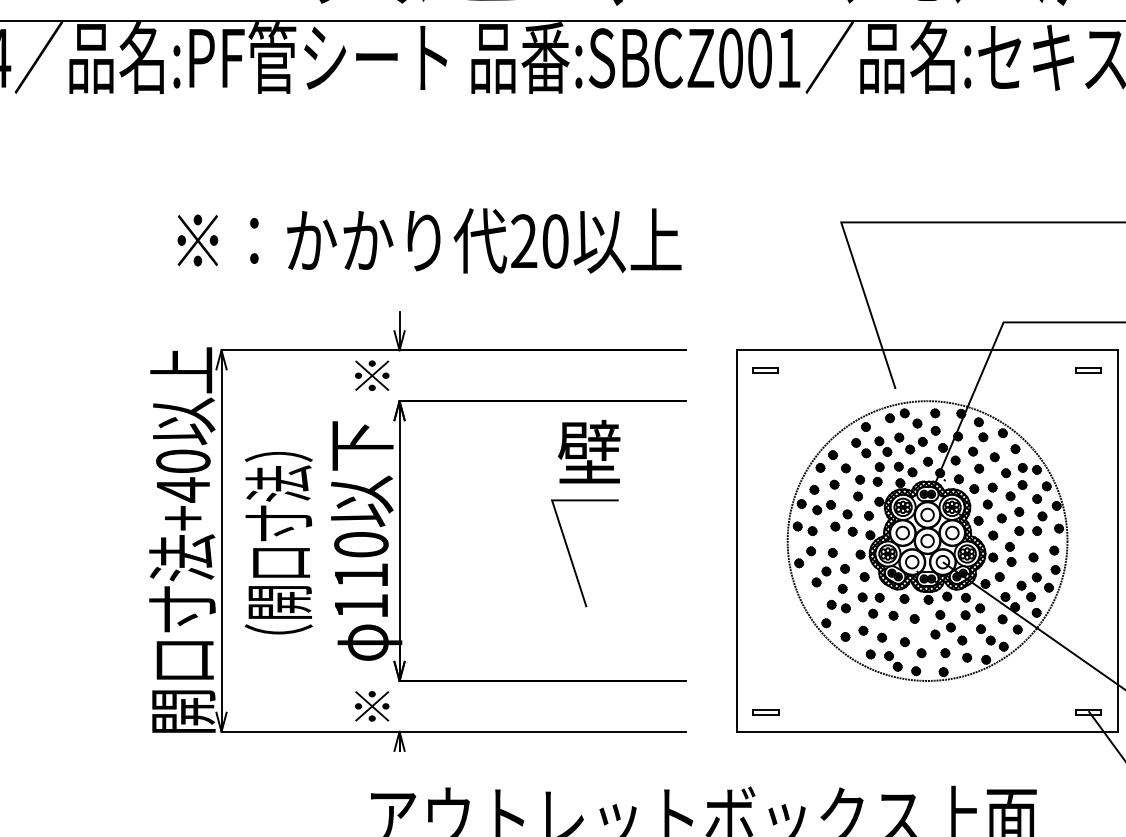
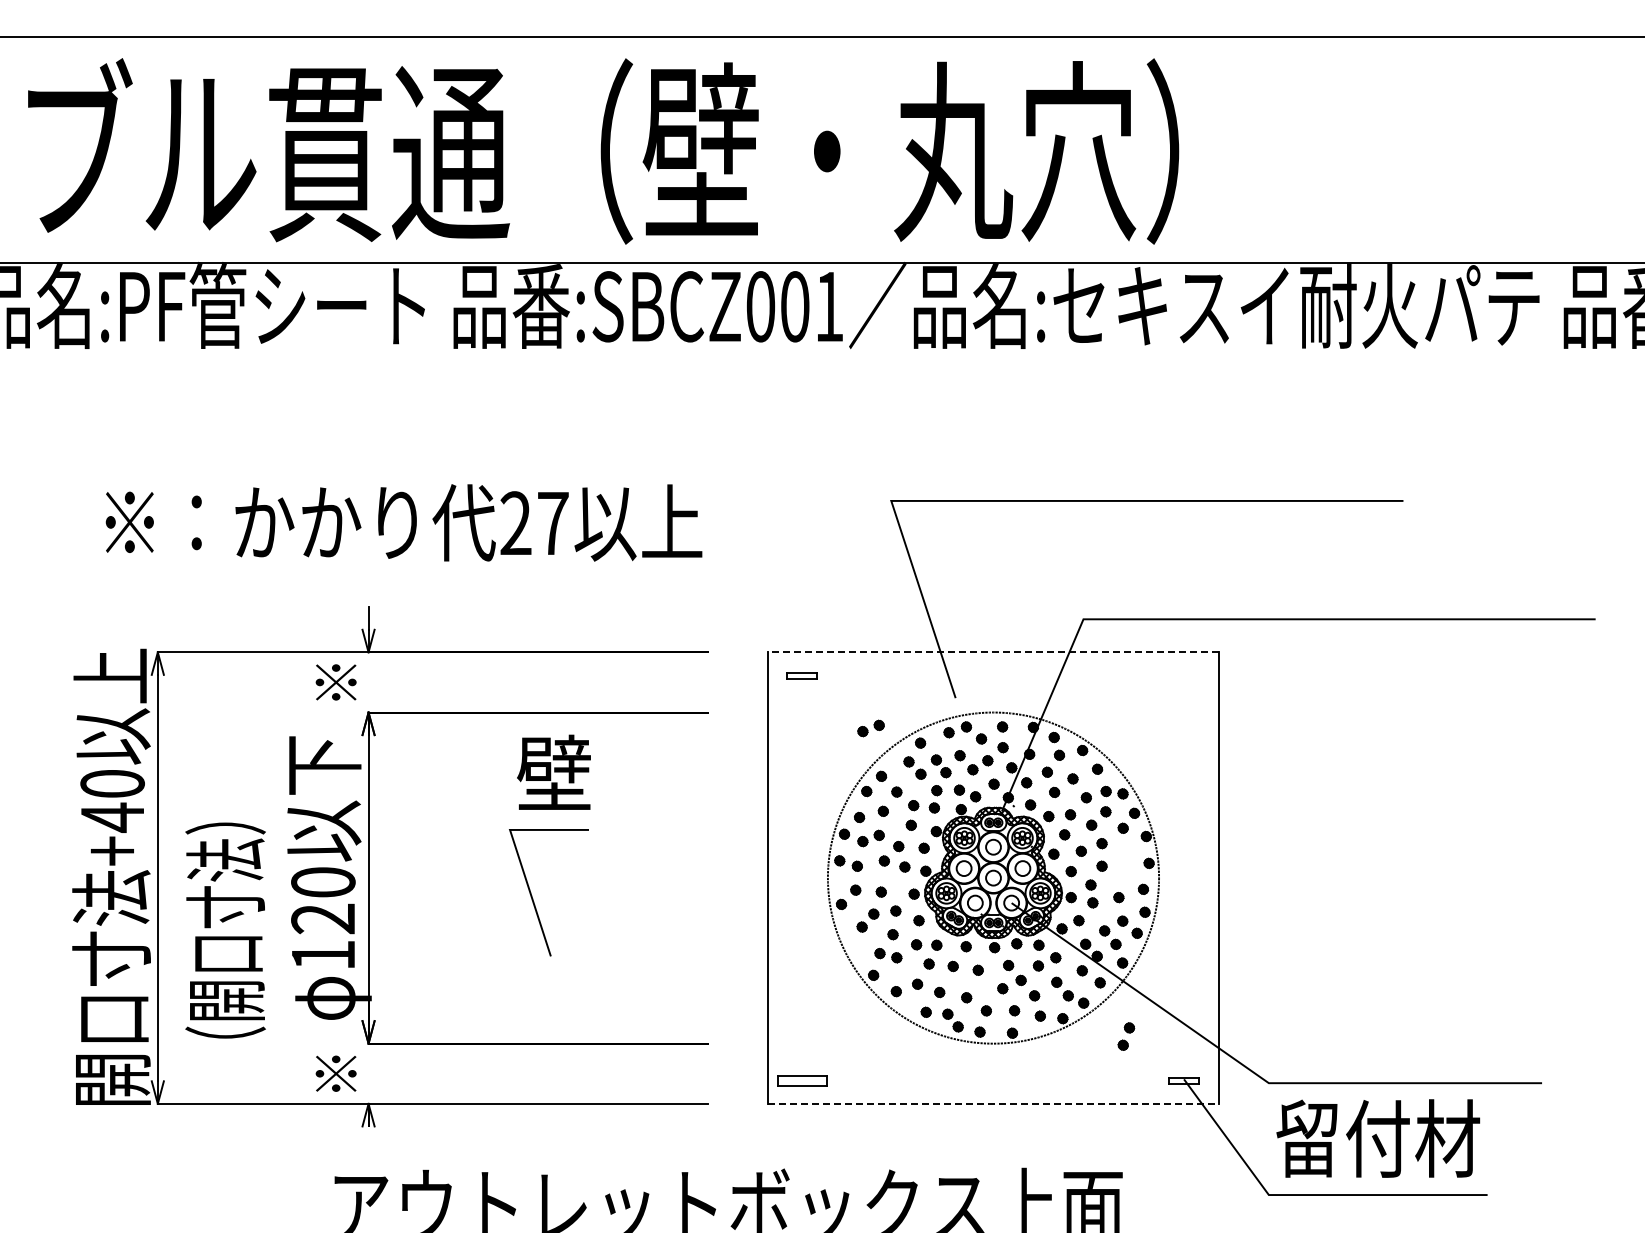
text: (555, 241) -> (553, 523), 20 -> 27
line: (927, 350) -> (993, 652), solid -> dashed
part: (1088, 369) -> (1183, 675), removed
part: (823, 414) -> (870, 728), added
part: (585, 500) -> (549, 830), moved
part: (1039, 523) -> (1126, 1036), moved
text: (278, 543) -> (225, 930), moved
text: (360, 575) -> (322, 918), 110 -> 120
part: (765, 712) -> (801, 1080), size x1.6
line: (927, 731) -> (993, 1103), solid -> dashed

